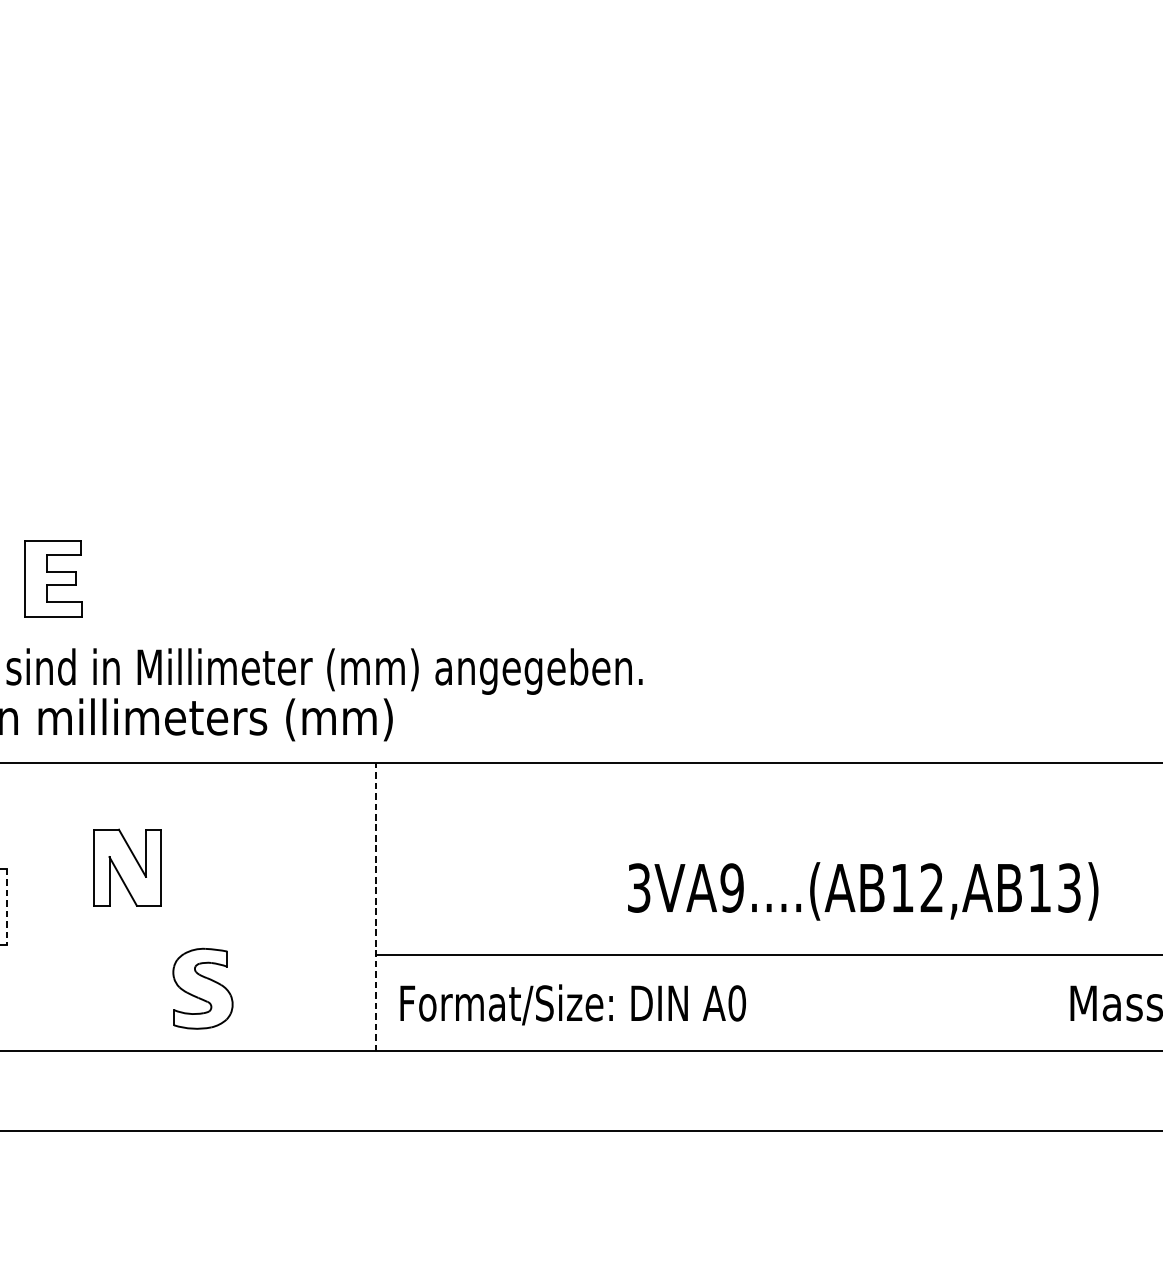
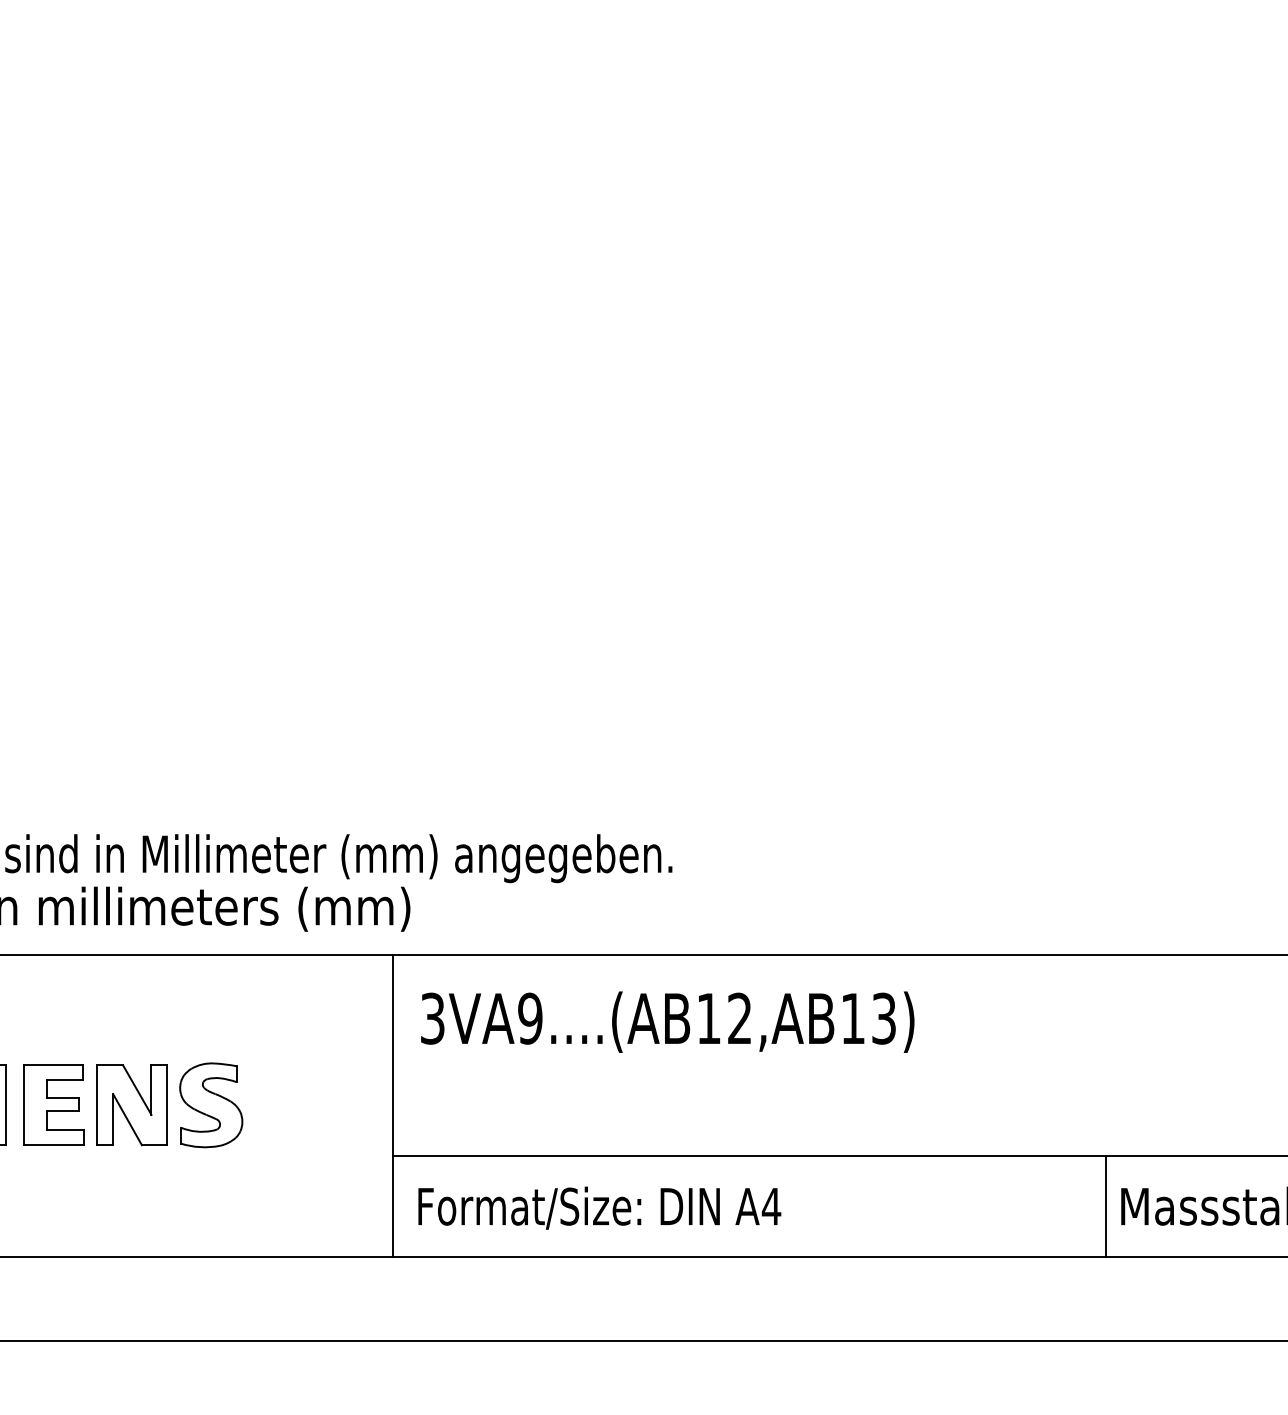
part: (52, 578) -> (53, 1104), moved
part: (126, 867) -> (131, 1105), moved
text: (862, 890) -> (667, 1021), moved
line: (6, 906) -> (5, 1105), dashed -> solid
line: (376, 906) -> (393, 1105), dashed -> solid
part: (203, 988) -> (211, 1105), moved
text: (737, 1003) -> (771, 1206), A0 -> A4
line: (1056, 1003) -> (1106, 1206), added

